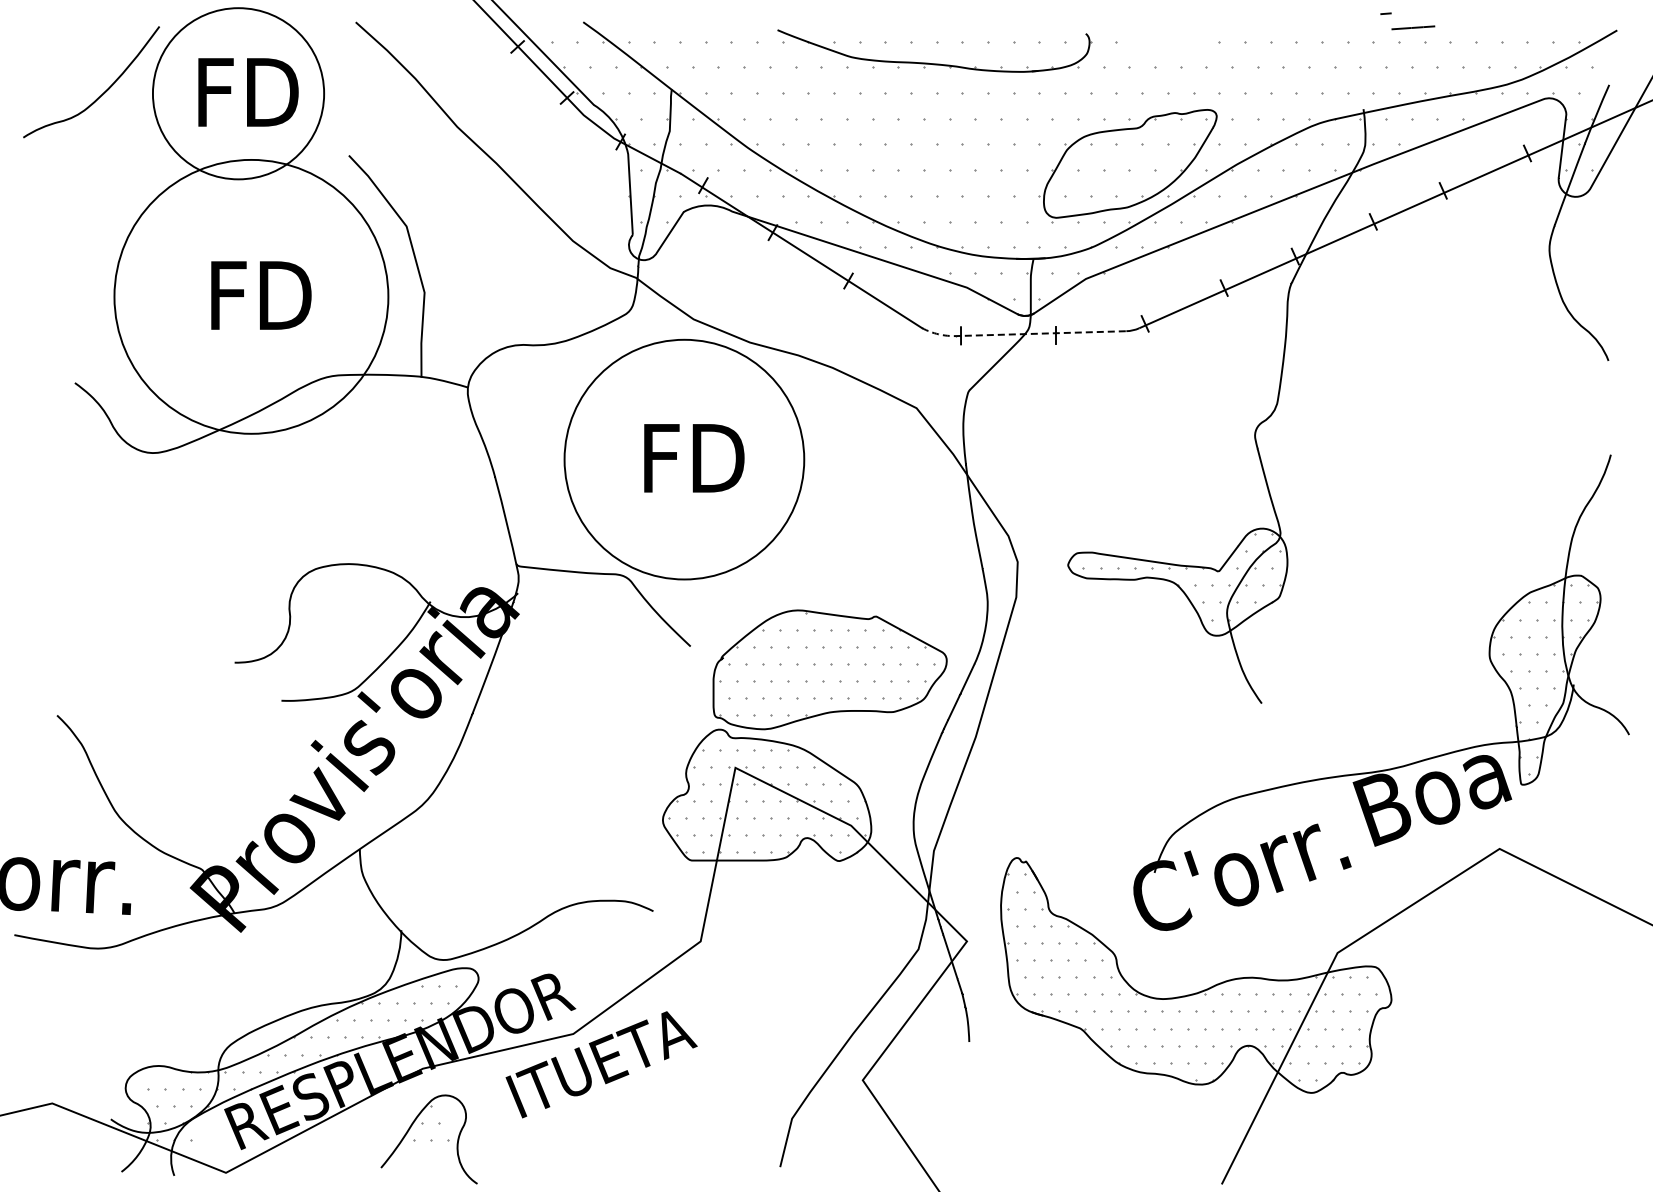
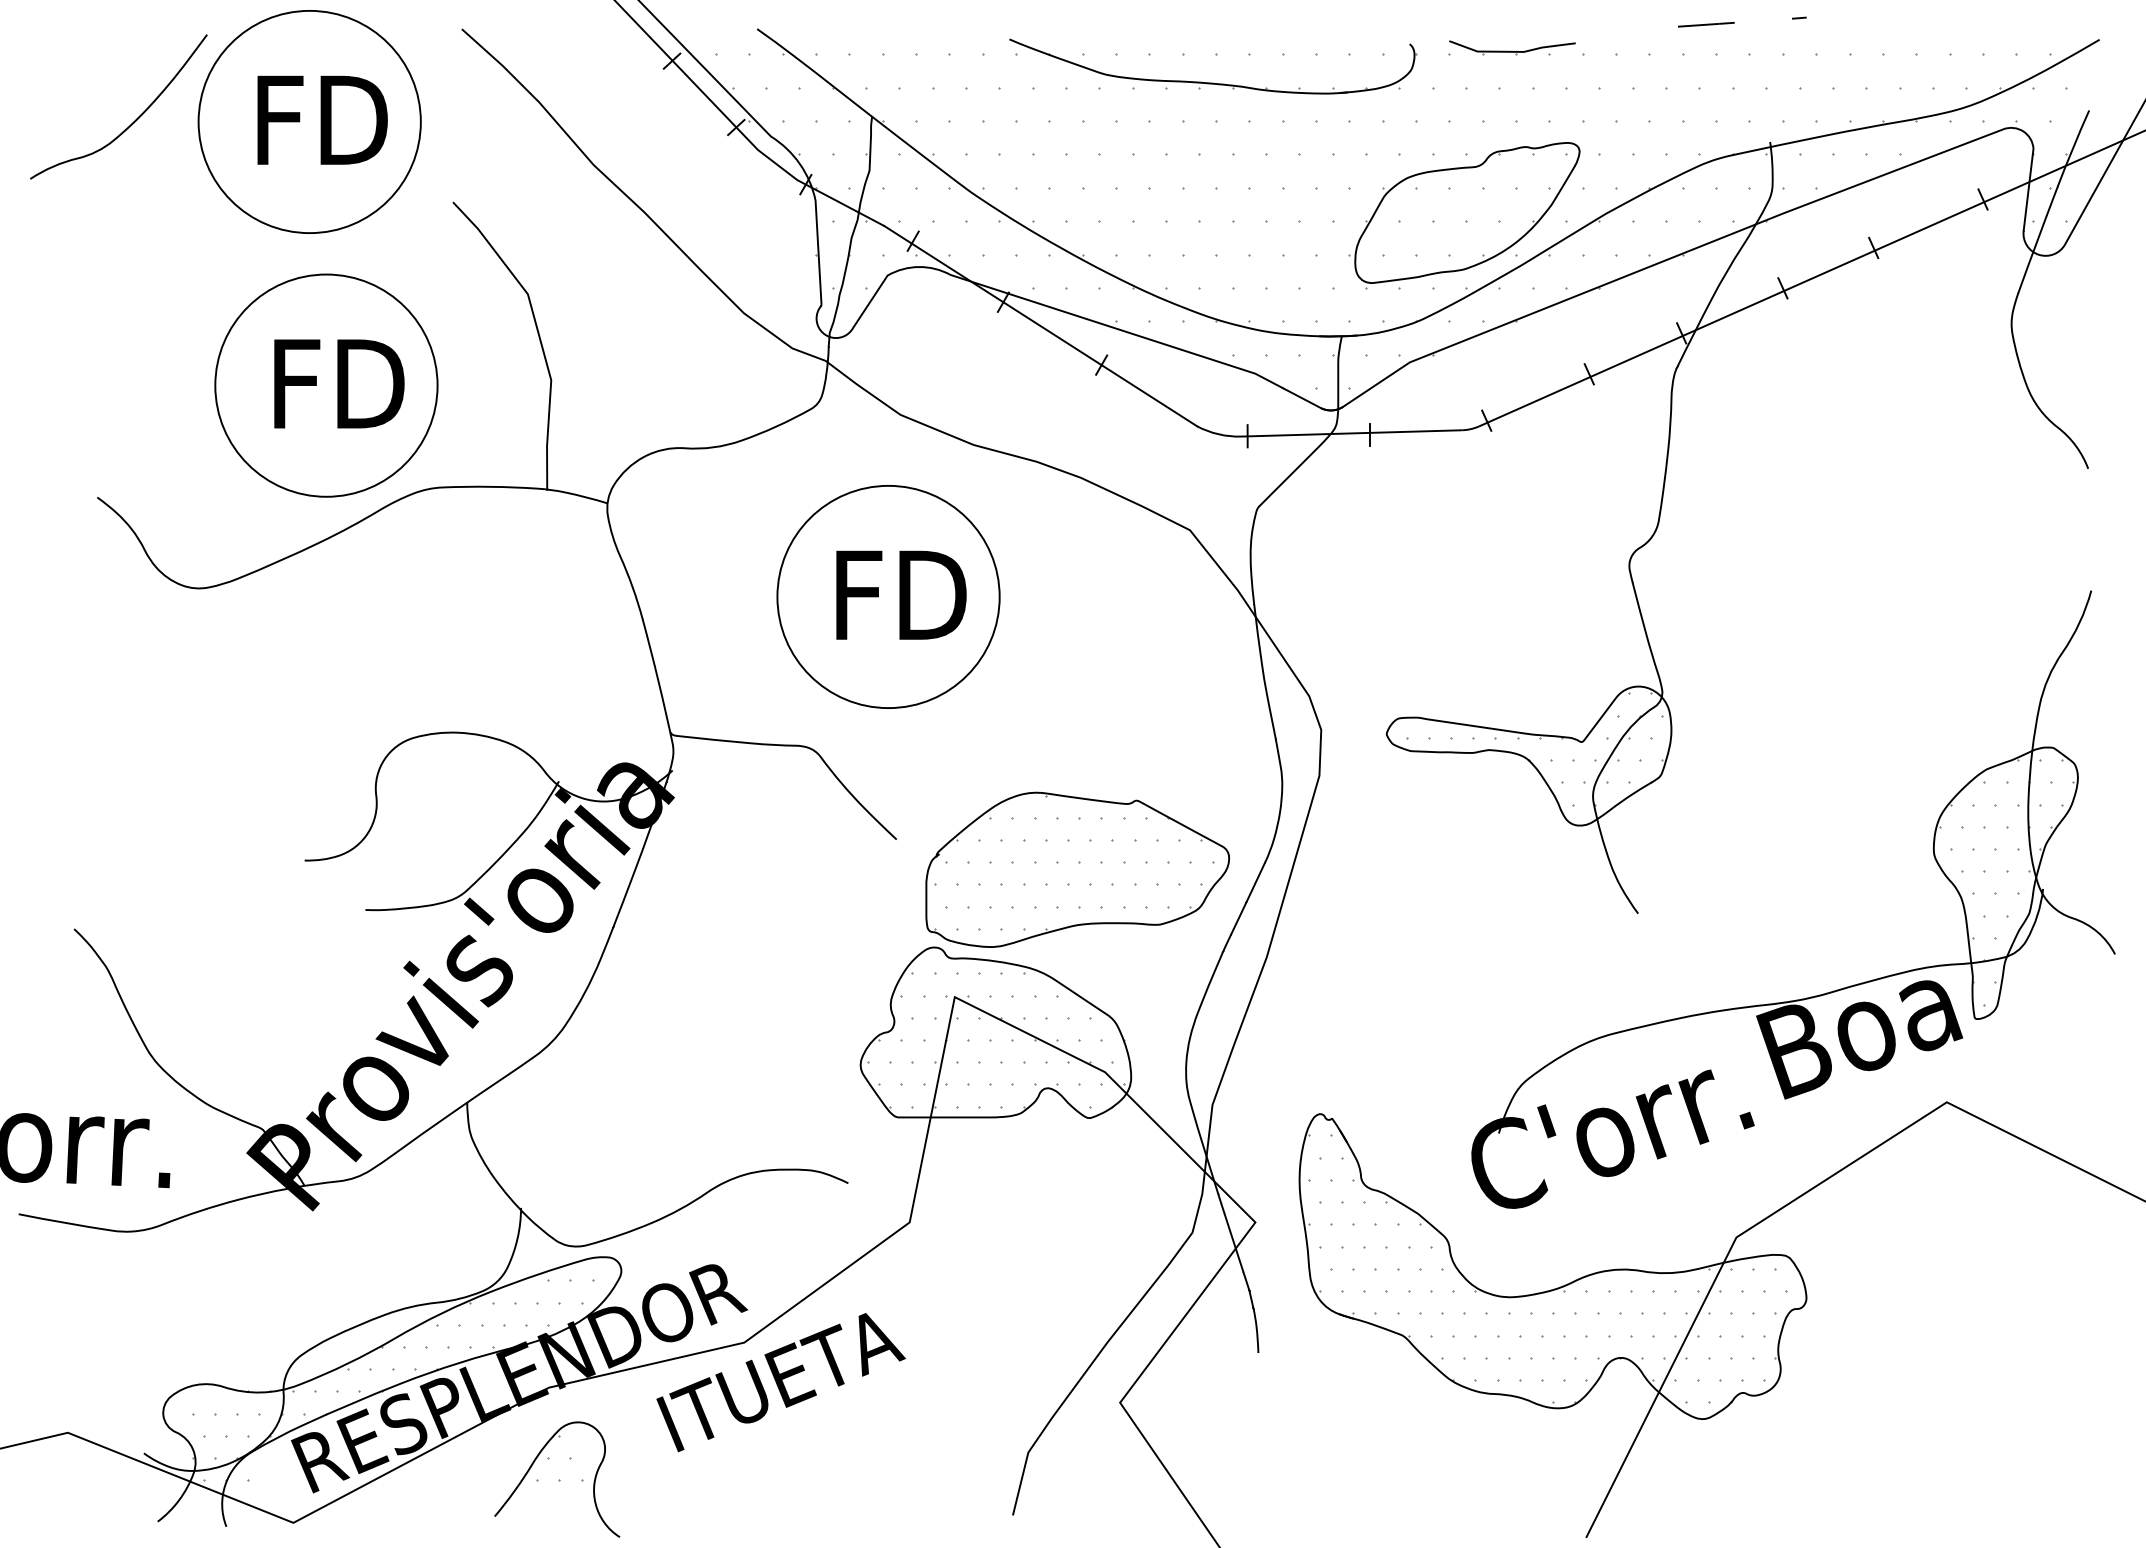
line: (1413, 27) -> (1706, 24), moved
part: (1164, 36) -> (1511, 47), added
circle: (251, 296) -> (326, 385), size x0.62
line: (1020, 334) -> (1324, 434), dashed -> solid
circle: (684, 459) -> (888, 596), size x0.71

